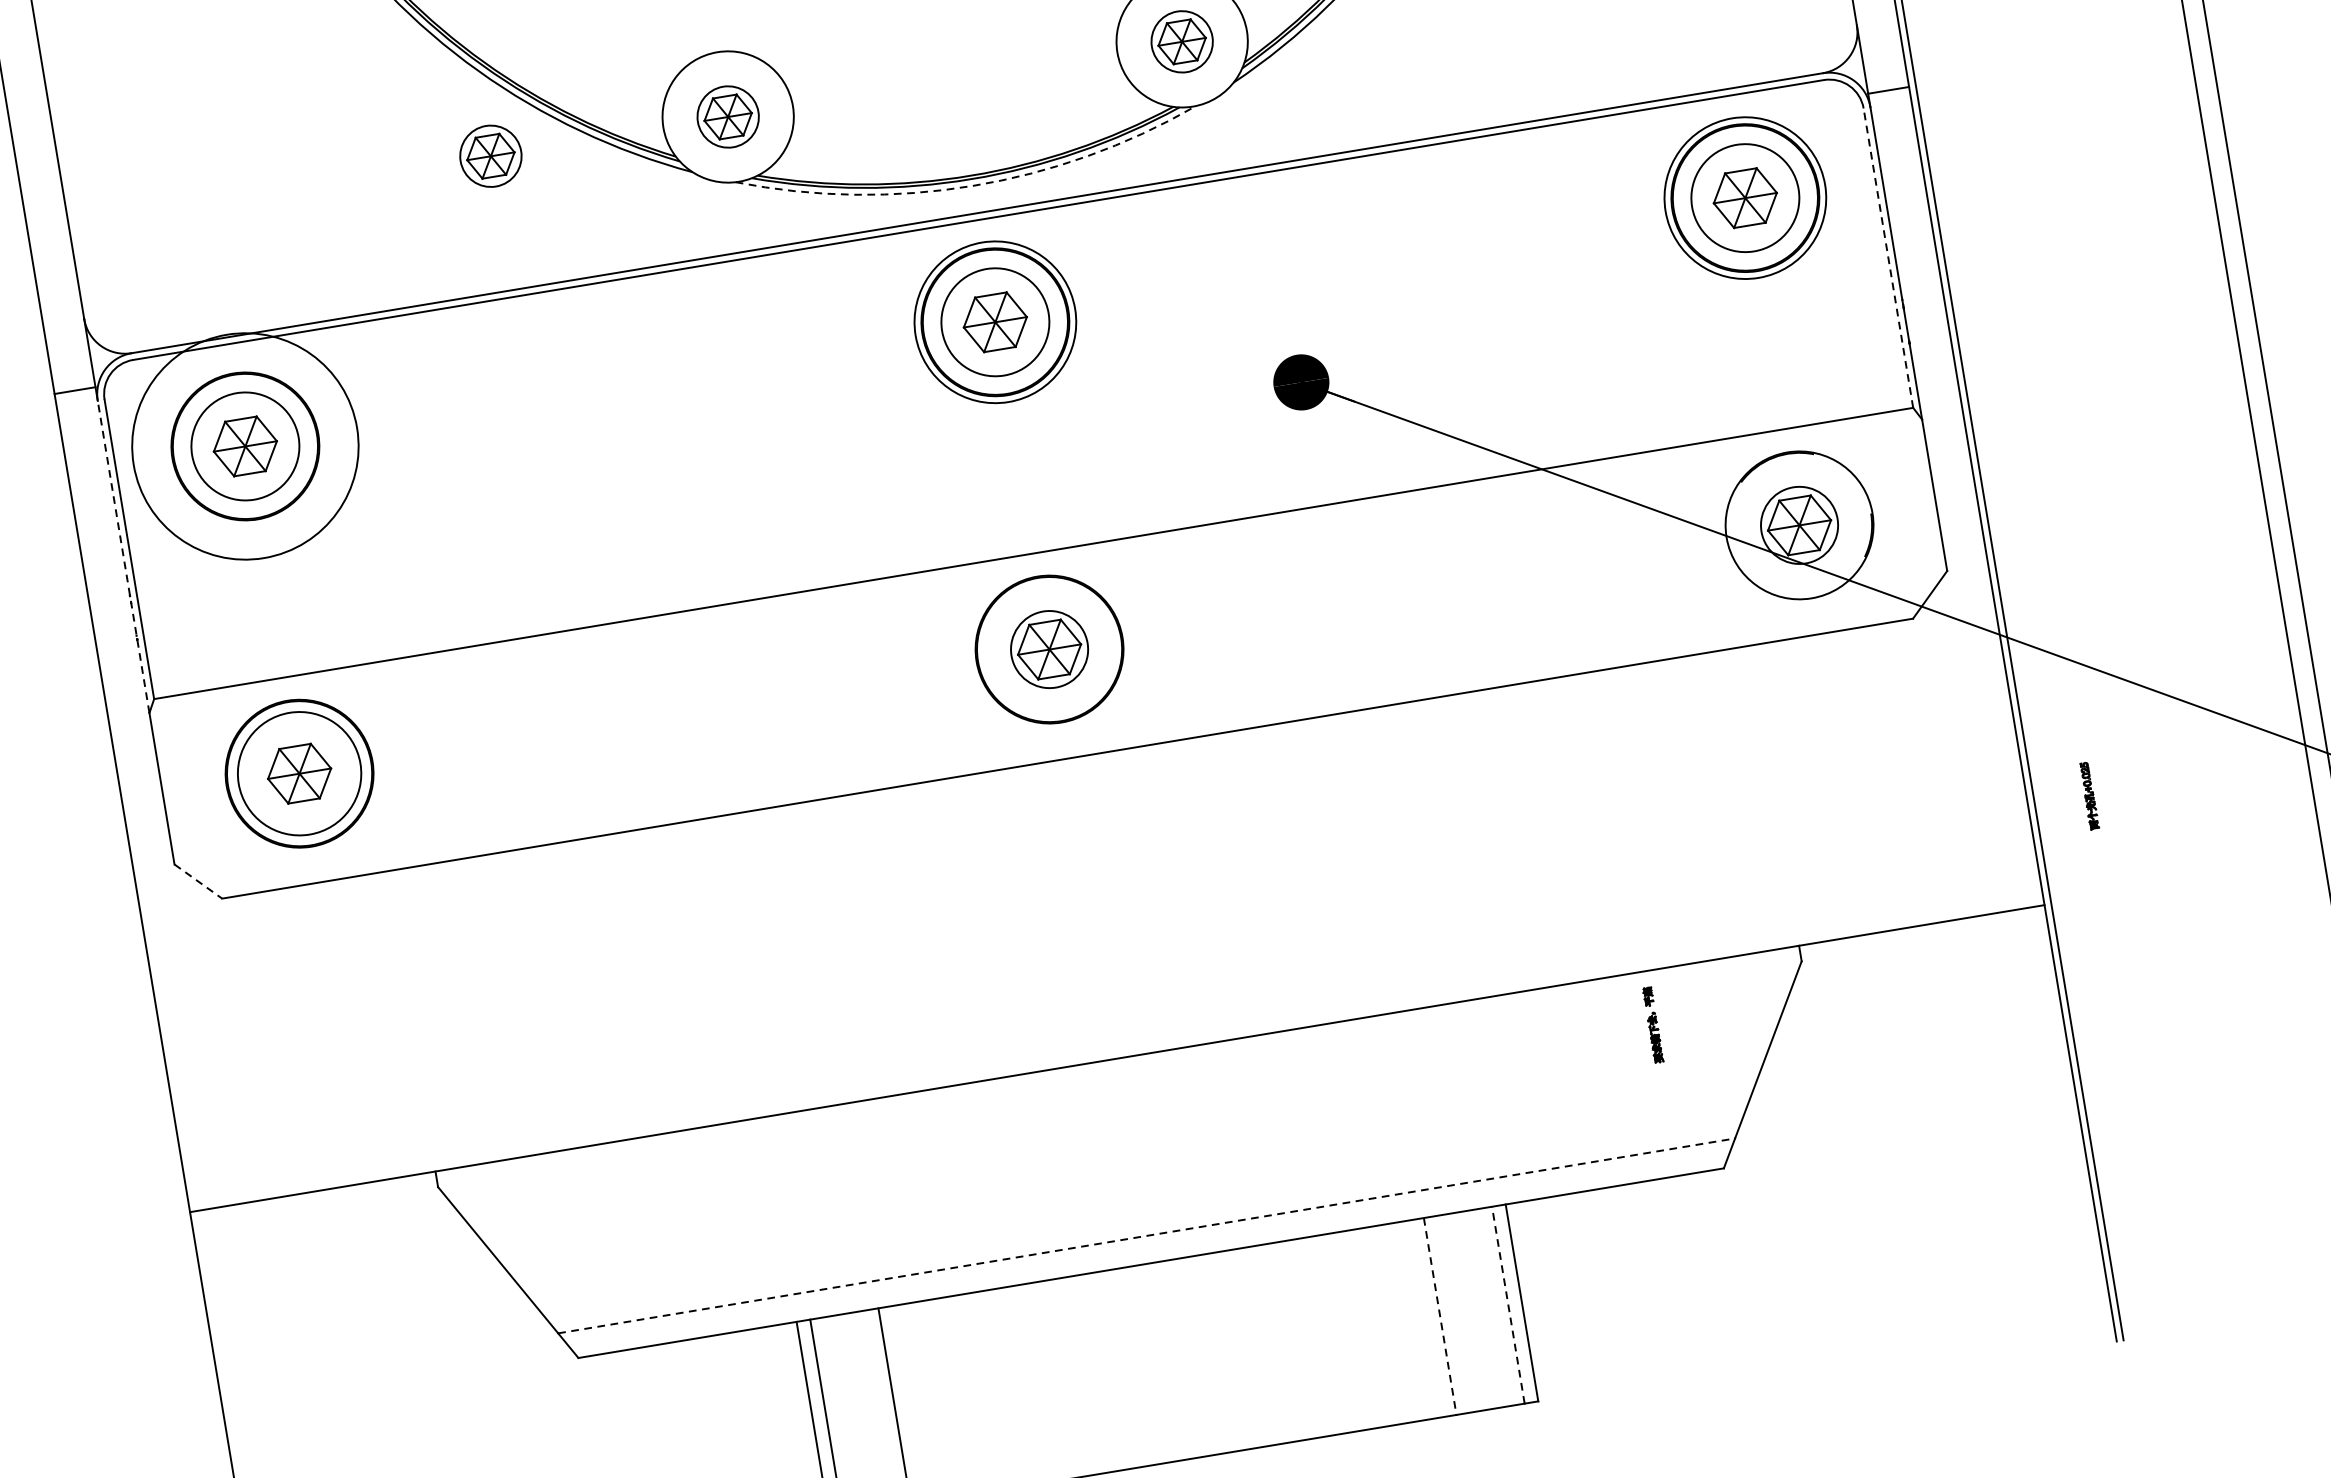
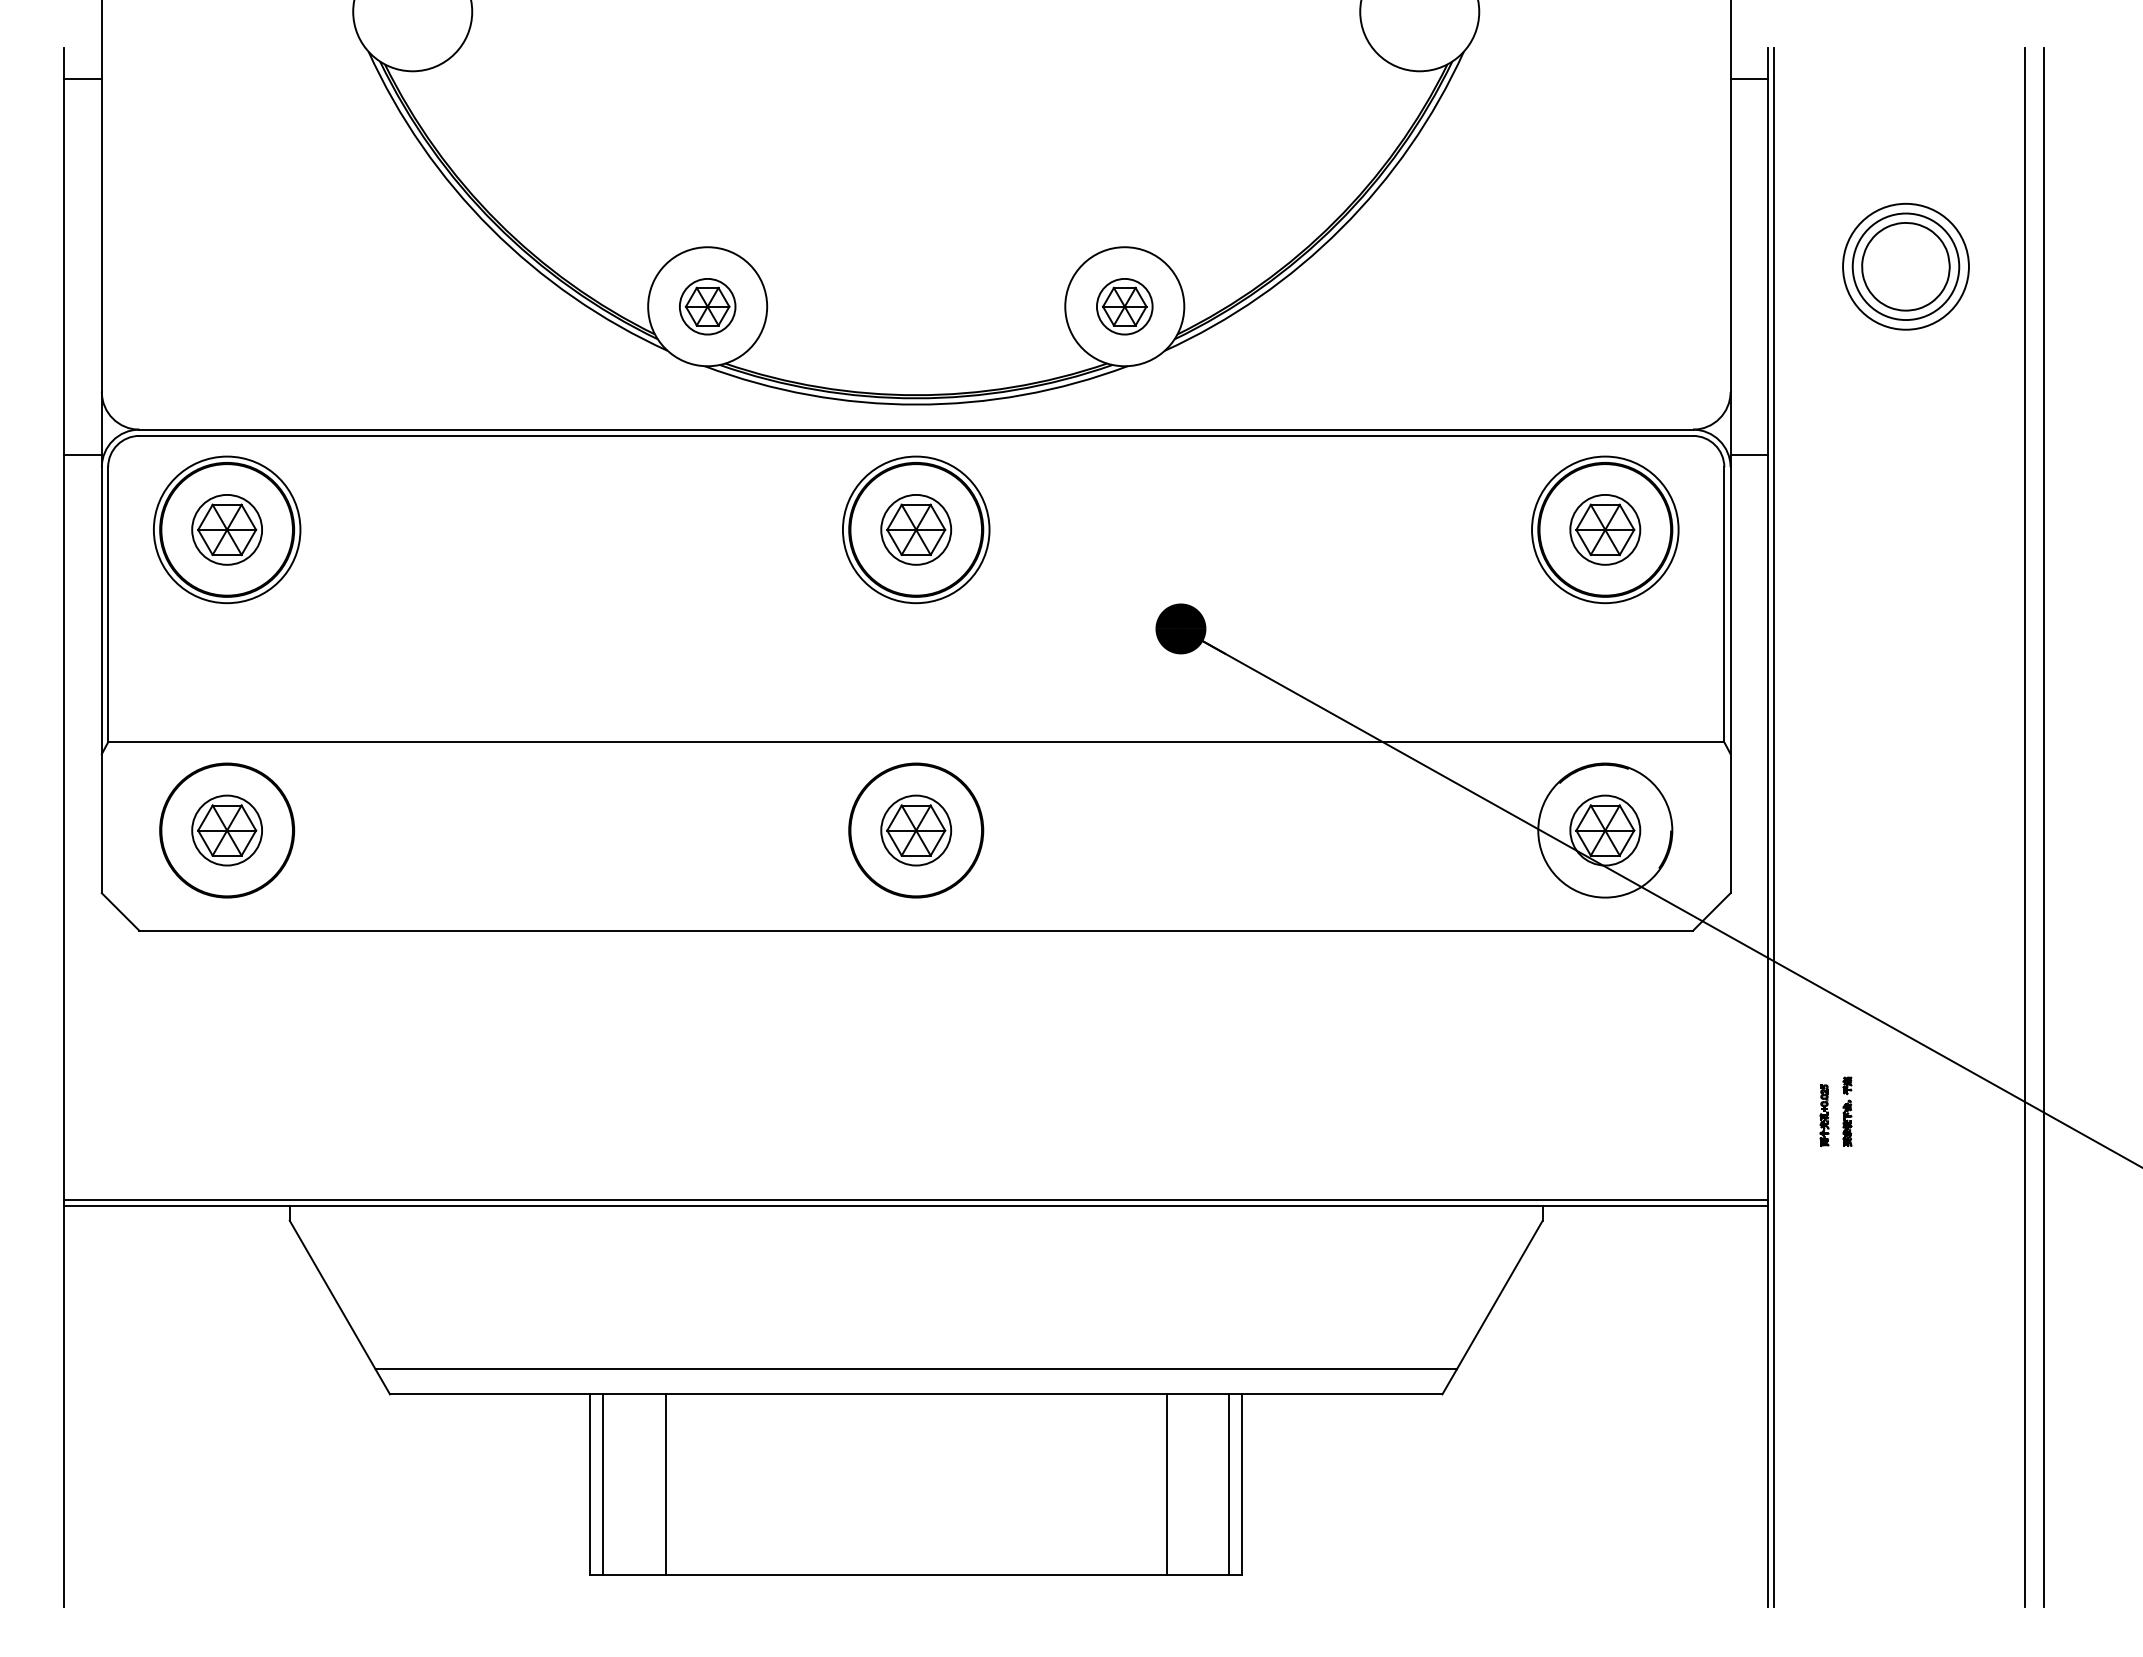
part: (490, 156) -> (489, 306), removed
arc: (973, 185) -> (916, 404), dashed -> solid
circle: (1745, 197) -> (1605, 529), size x0.71
line: (1888, 257) -> (1724, 604), dashed -> solid
circle: (995, 321) -> (916, 529), size x0.71
circle: (245, 445) -> (227, 529), size x0.71
circle: (244, 446) -> (226, 529), size x0.71
line: (123, 556) -> (101, 610), dashed -> solid
circle: (299, 773) -> (227, 830), size x0.62
line: (198, 882) -> (120, 912), dashed -> solid
part: (1653, 1024) -> (1847, 1111), moved
line: (1116, 1052) -> (916, 1200), added
line: (1146, 1236) -> (916, 1369), dashed -> solid
line: (1508, 1304) -> (1229, 1484), dashed -> solid
line: (1439, 1317) -> (1166, 1485), dashed -> solid

